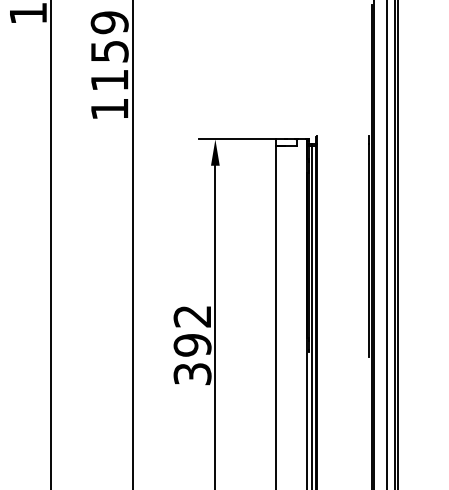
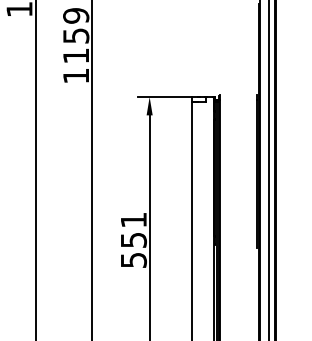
text: (192, 345) -> (133, 240), 392 -> 551

